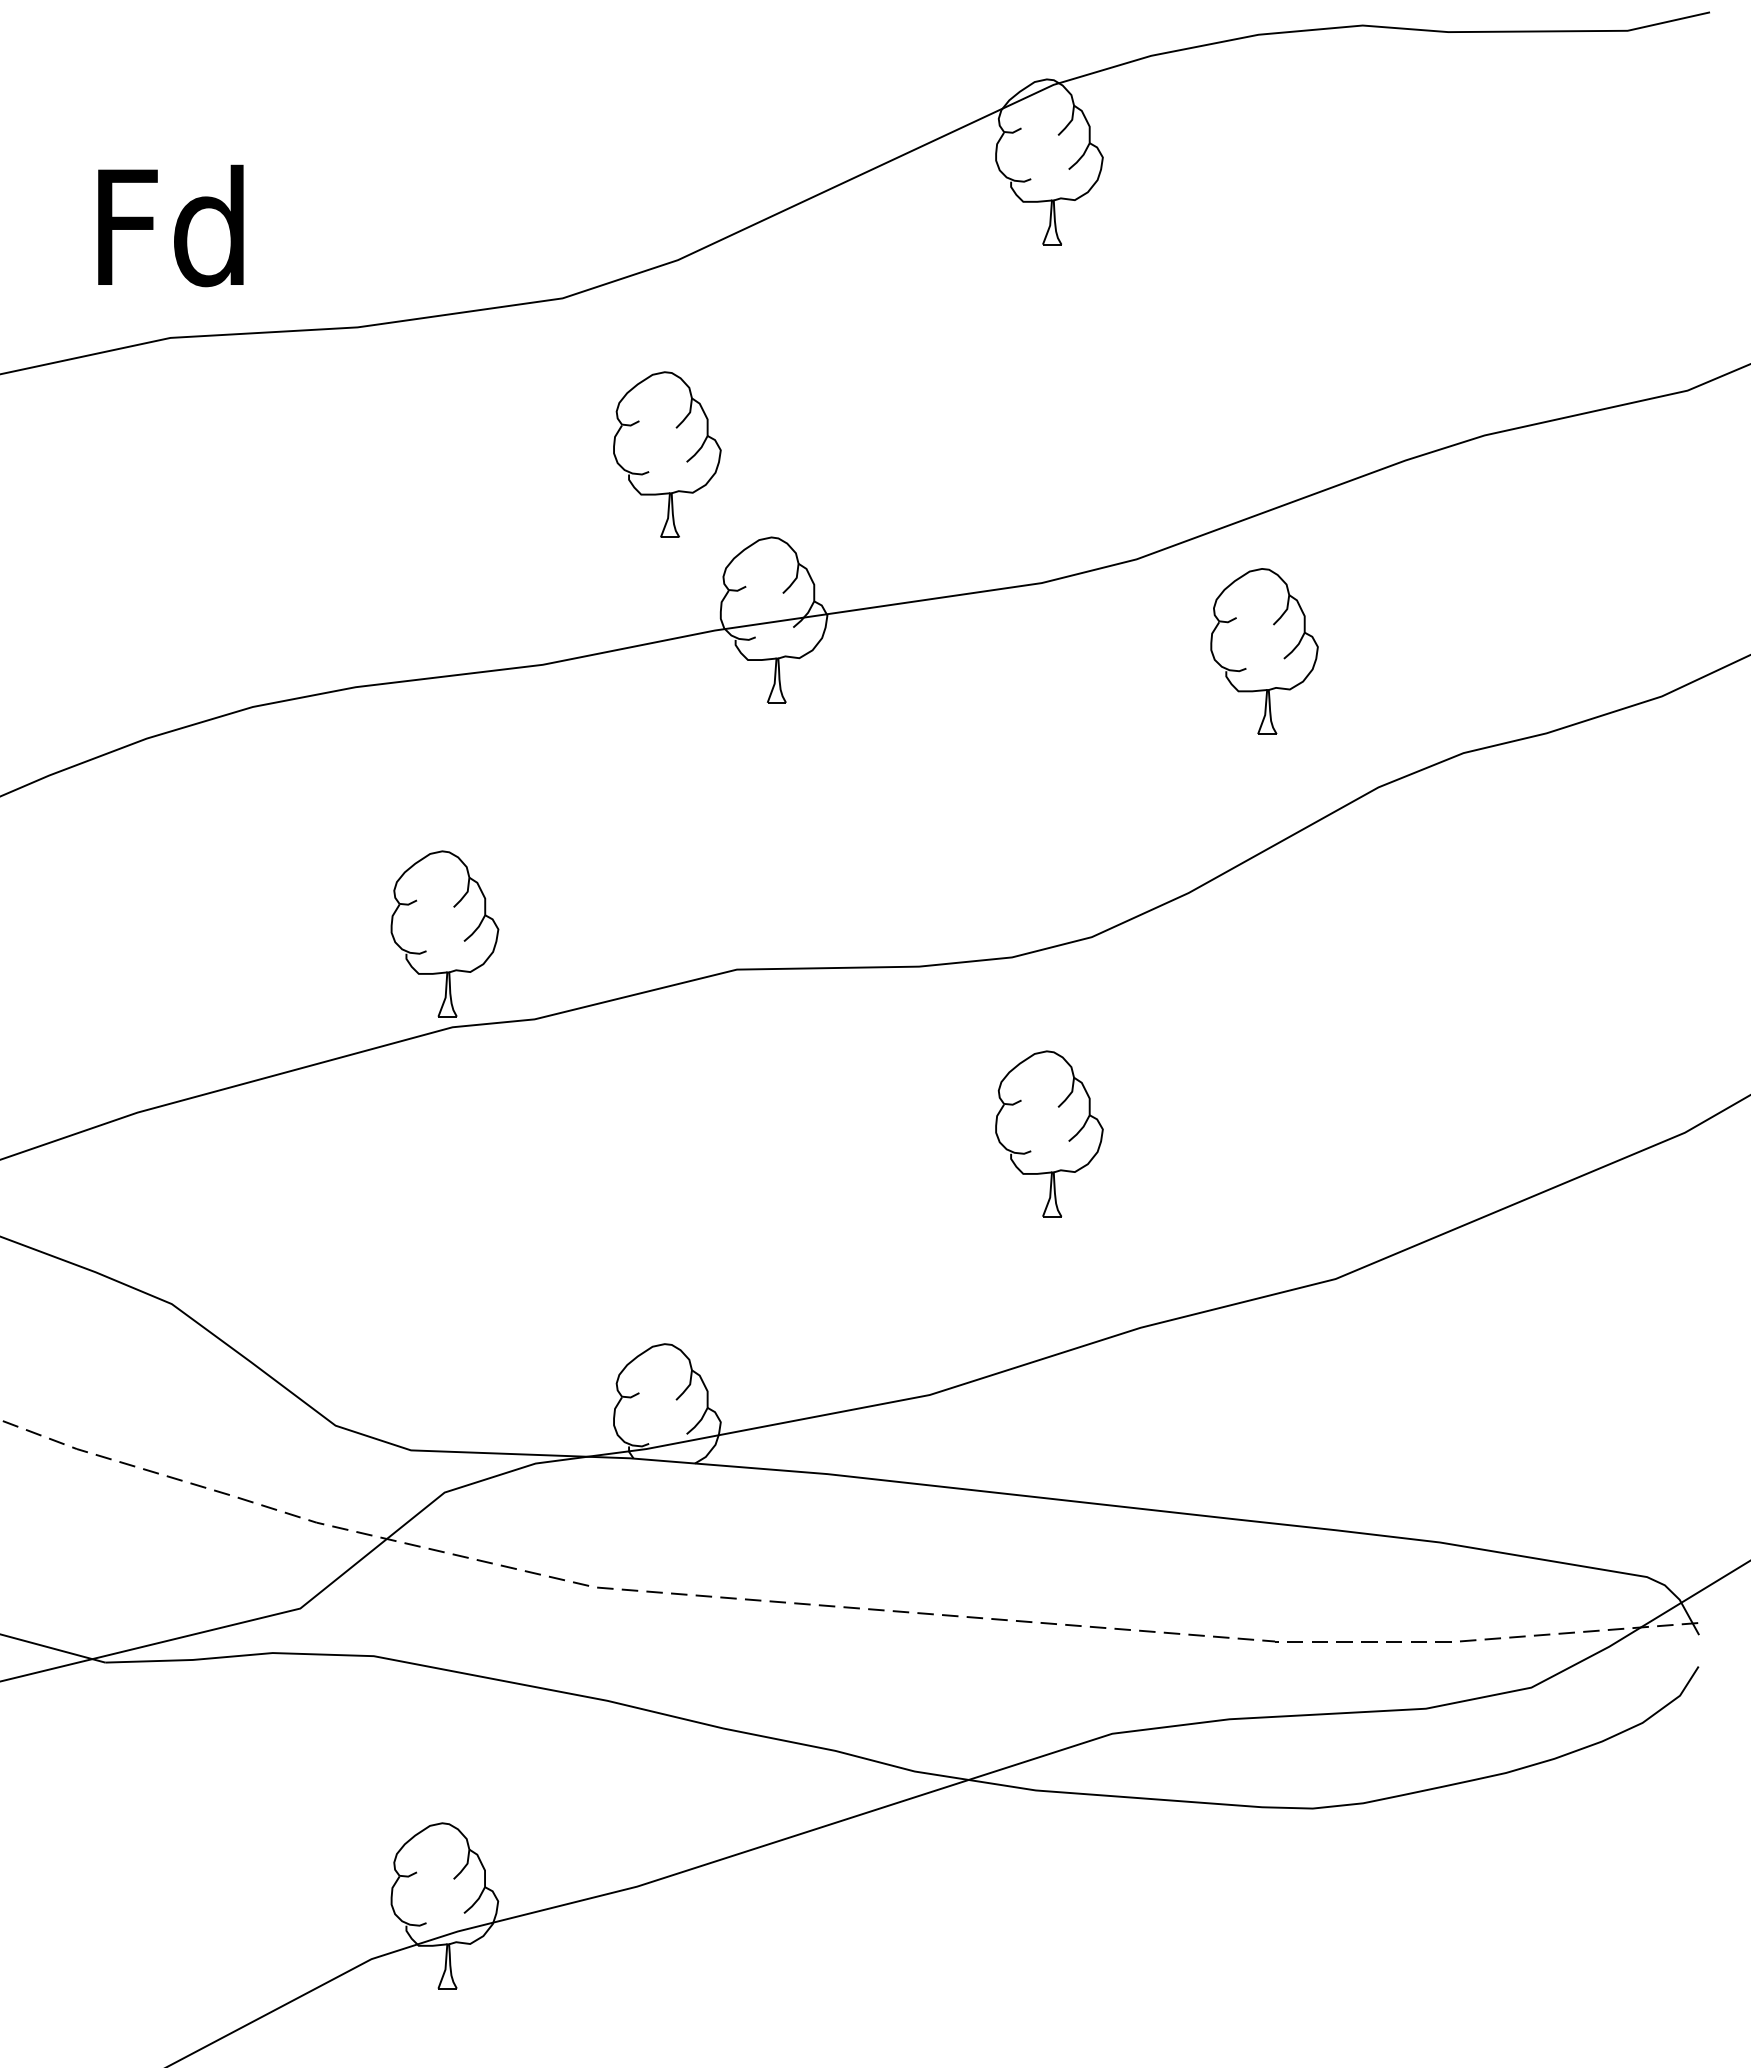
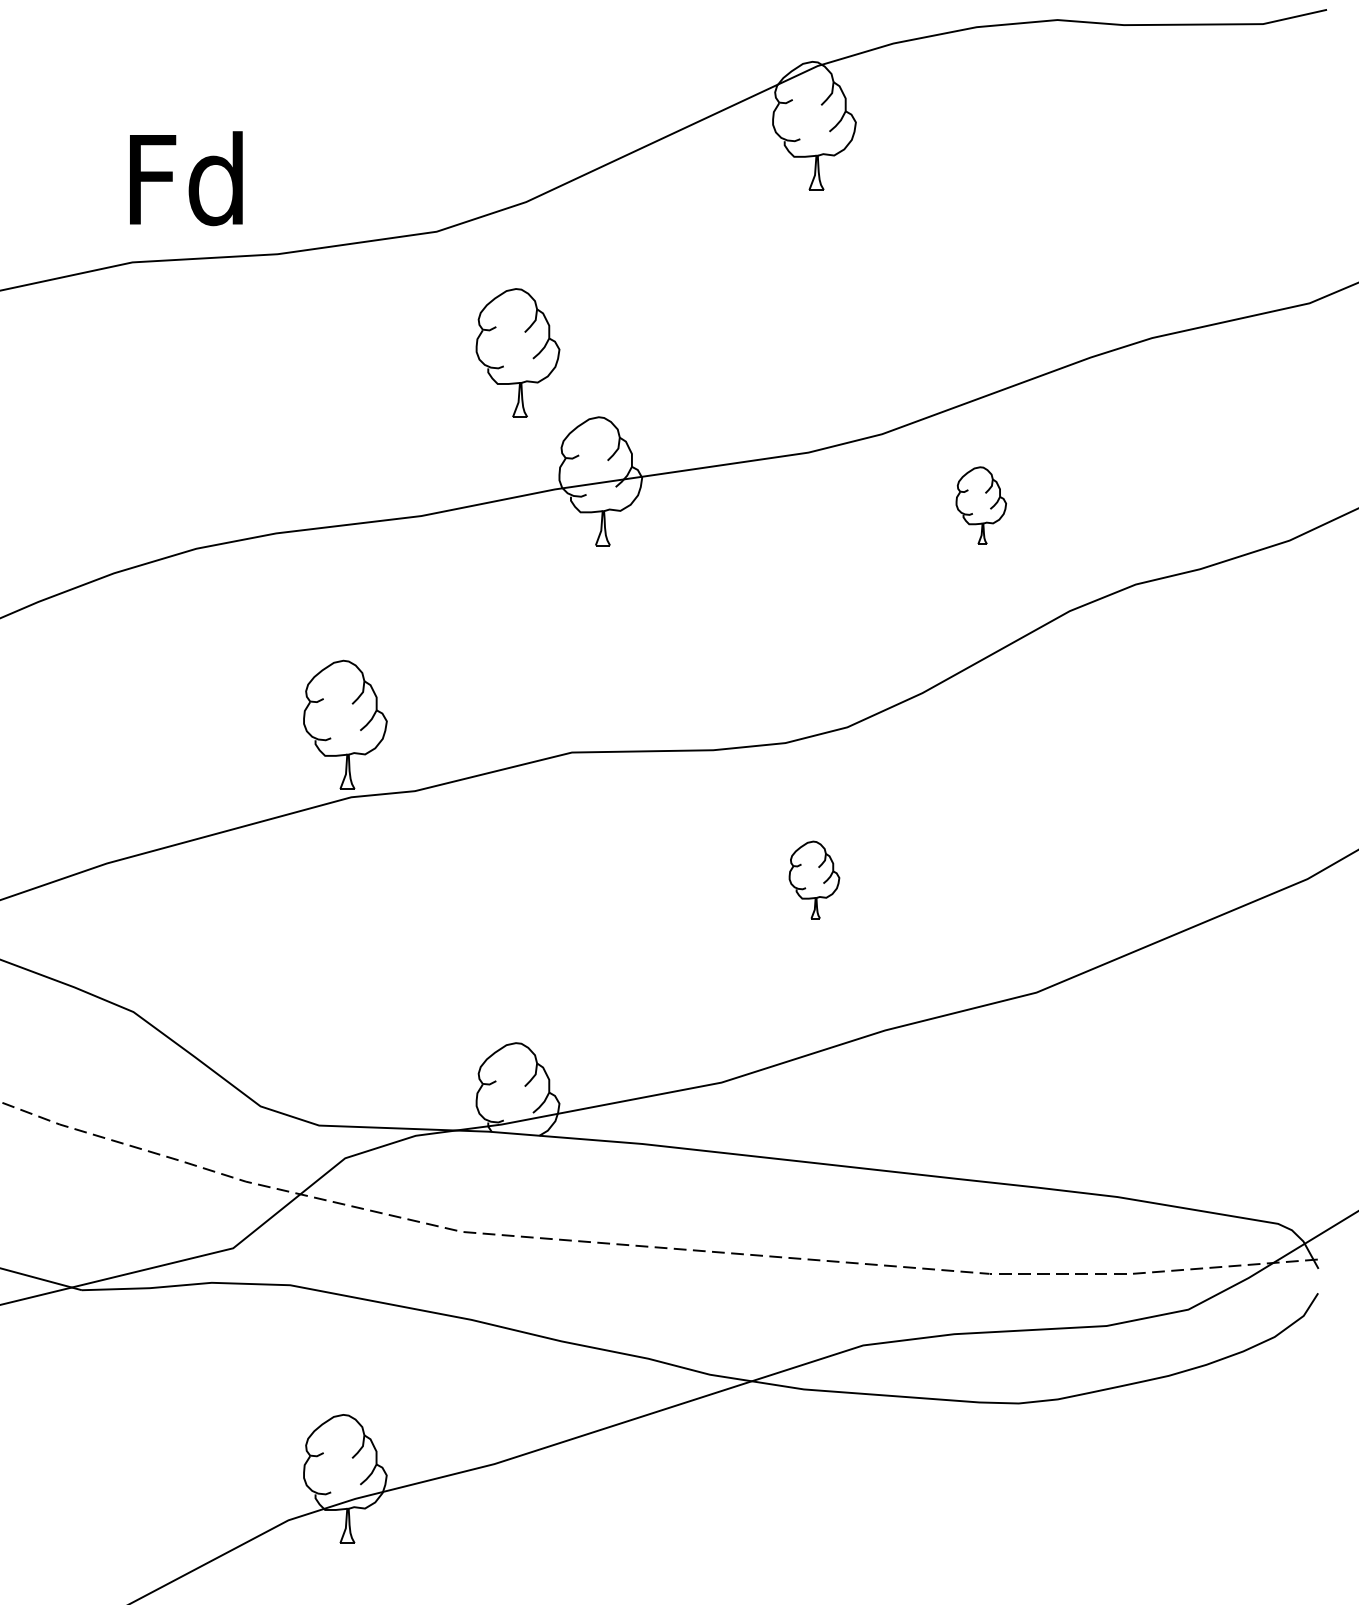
text: (170, 225) -> (186, 178), moved
part: (1264, 651) -> (981, 505), size x0.6
part: (1049, 1133) -> (814, 879), size x0.6

